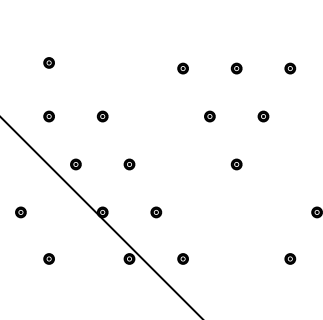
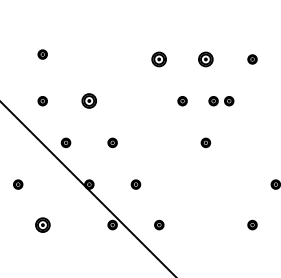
part: (183, 68) -> (159, 59), size x1.6
part: (236, 68) -> (205, 59), size x1.6
part: (102, 116) -> (89, 101), size x1.6
part: (245, 116) -> (213, 101), added
part: (48, 258) -> (42, 224), size x1.6

